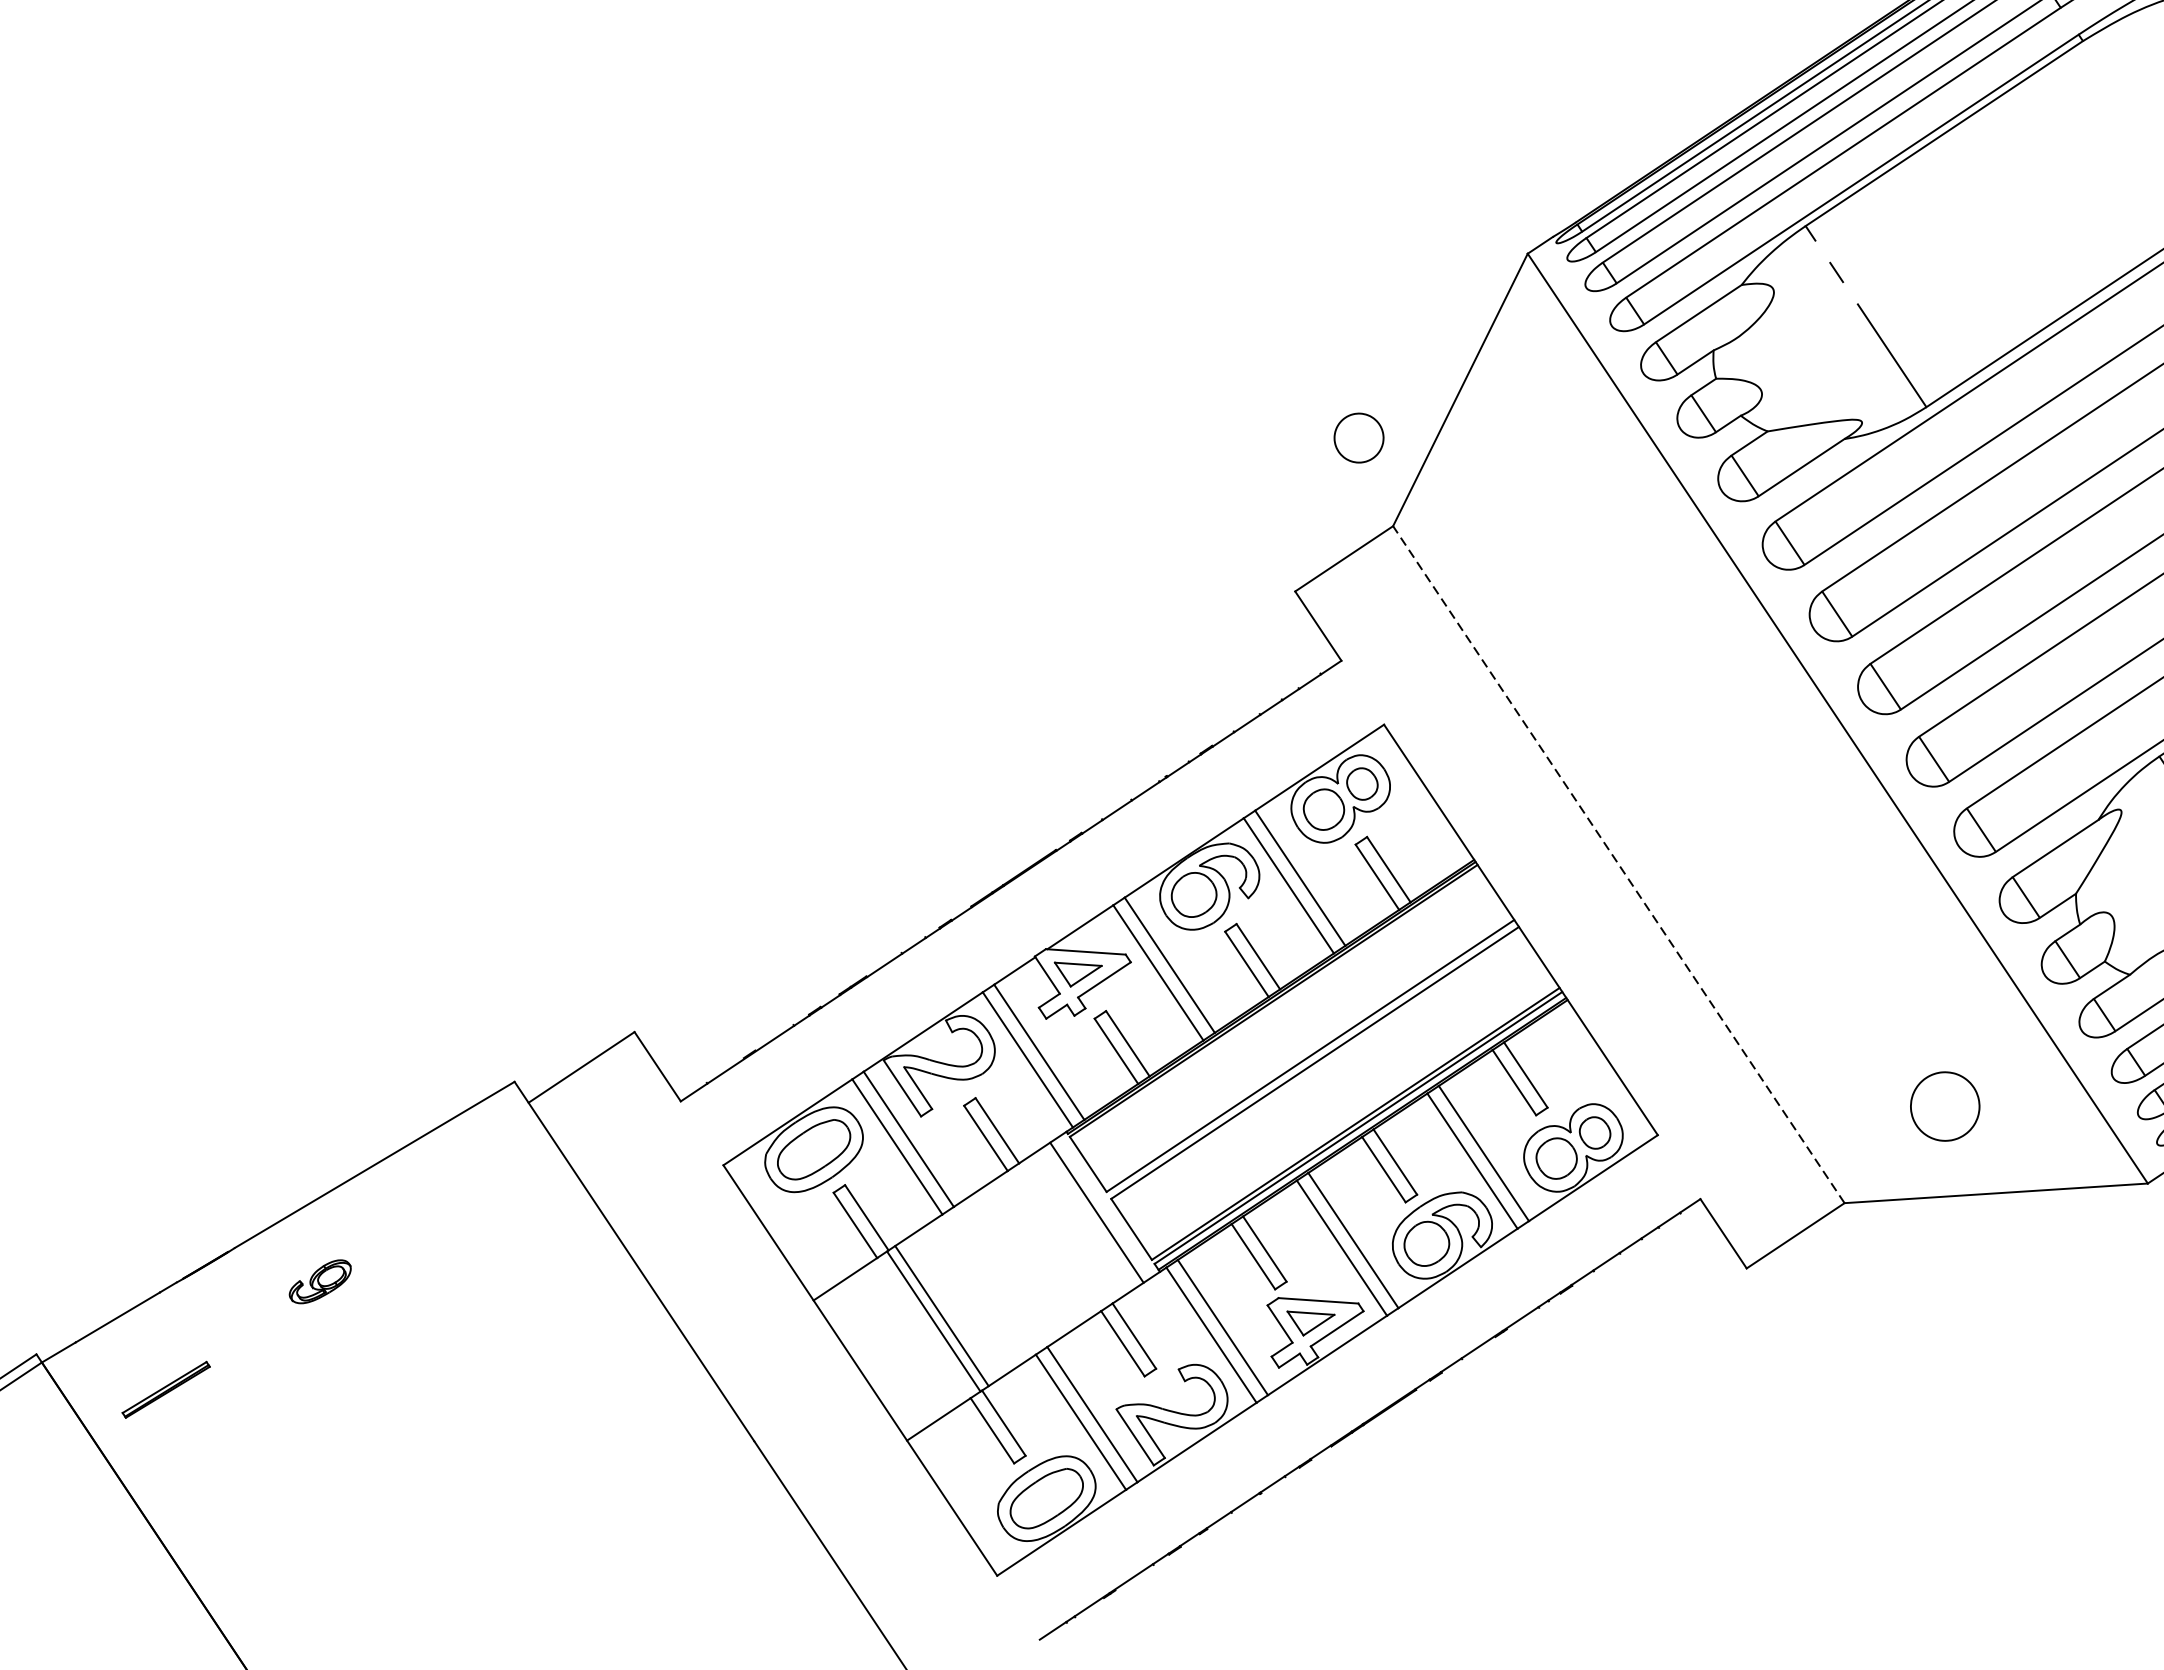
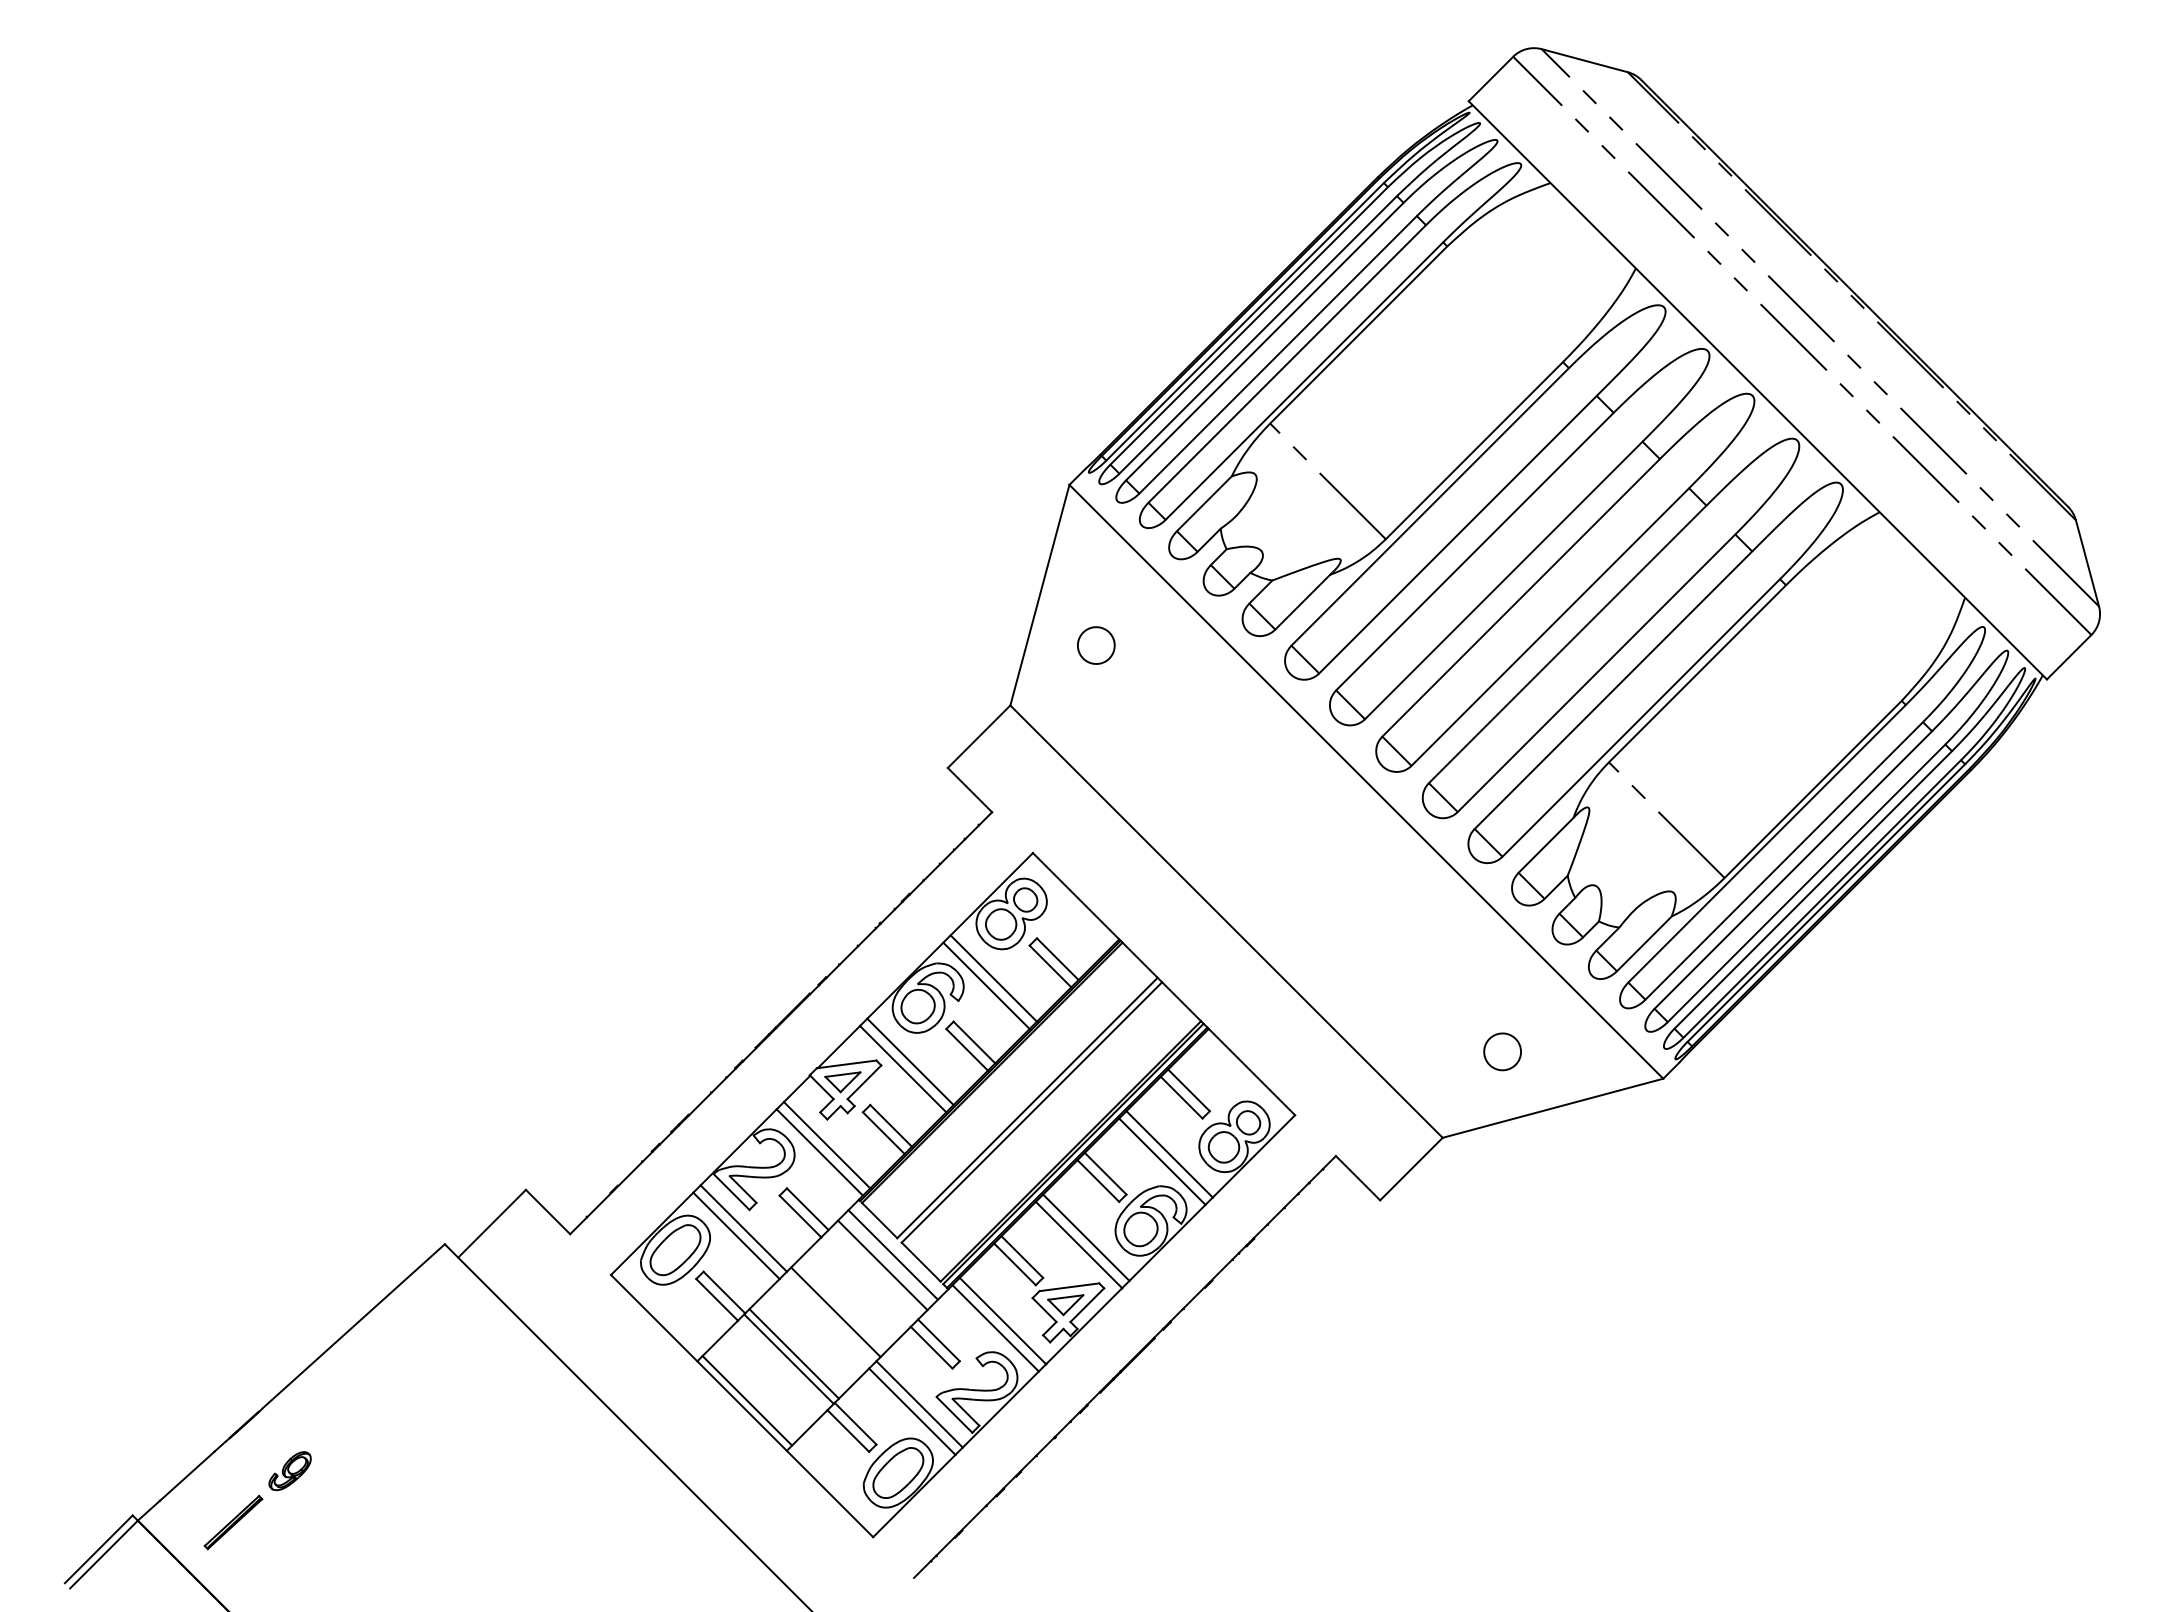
part: (1359, 438) -> (1096, 645), moved
line: (1618, 864) -> (1226, 921), dashed -> solid
part: (1945, 1106) -> (1502, 1051), size x0.71
line: (1080, 1223) -> (882, 1265), added
line: (1006, 1272) -> (835, 1312), added
part: (319, 1280) -> (289, 1470), moved
line: (868, 1364) -> (747, 1400), added

